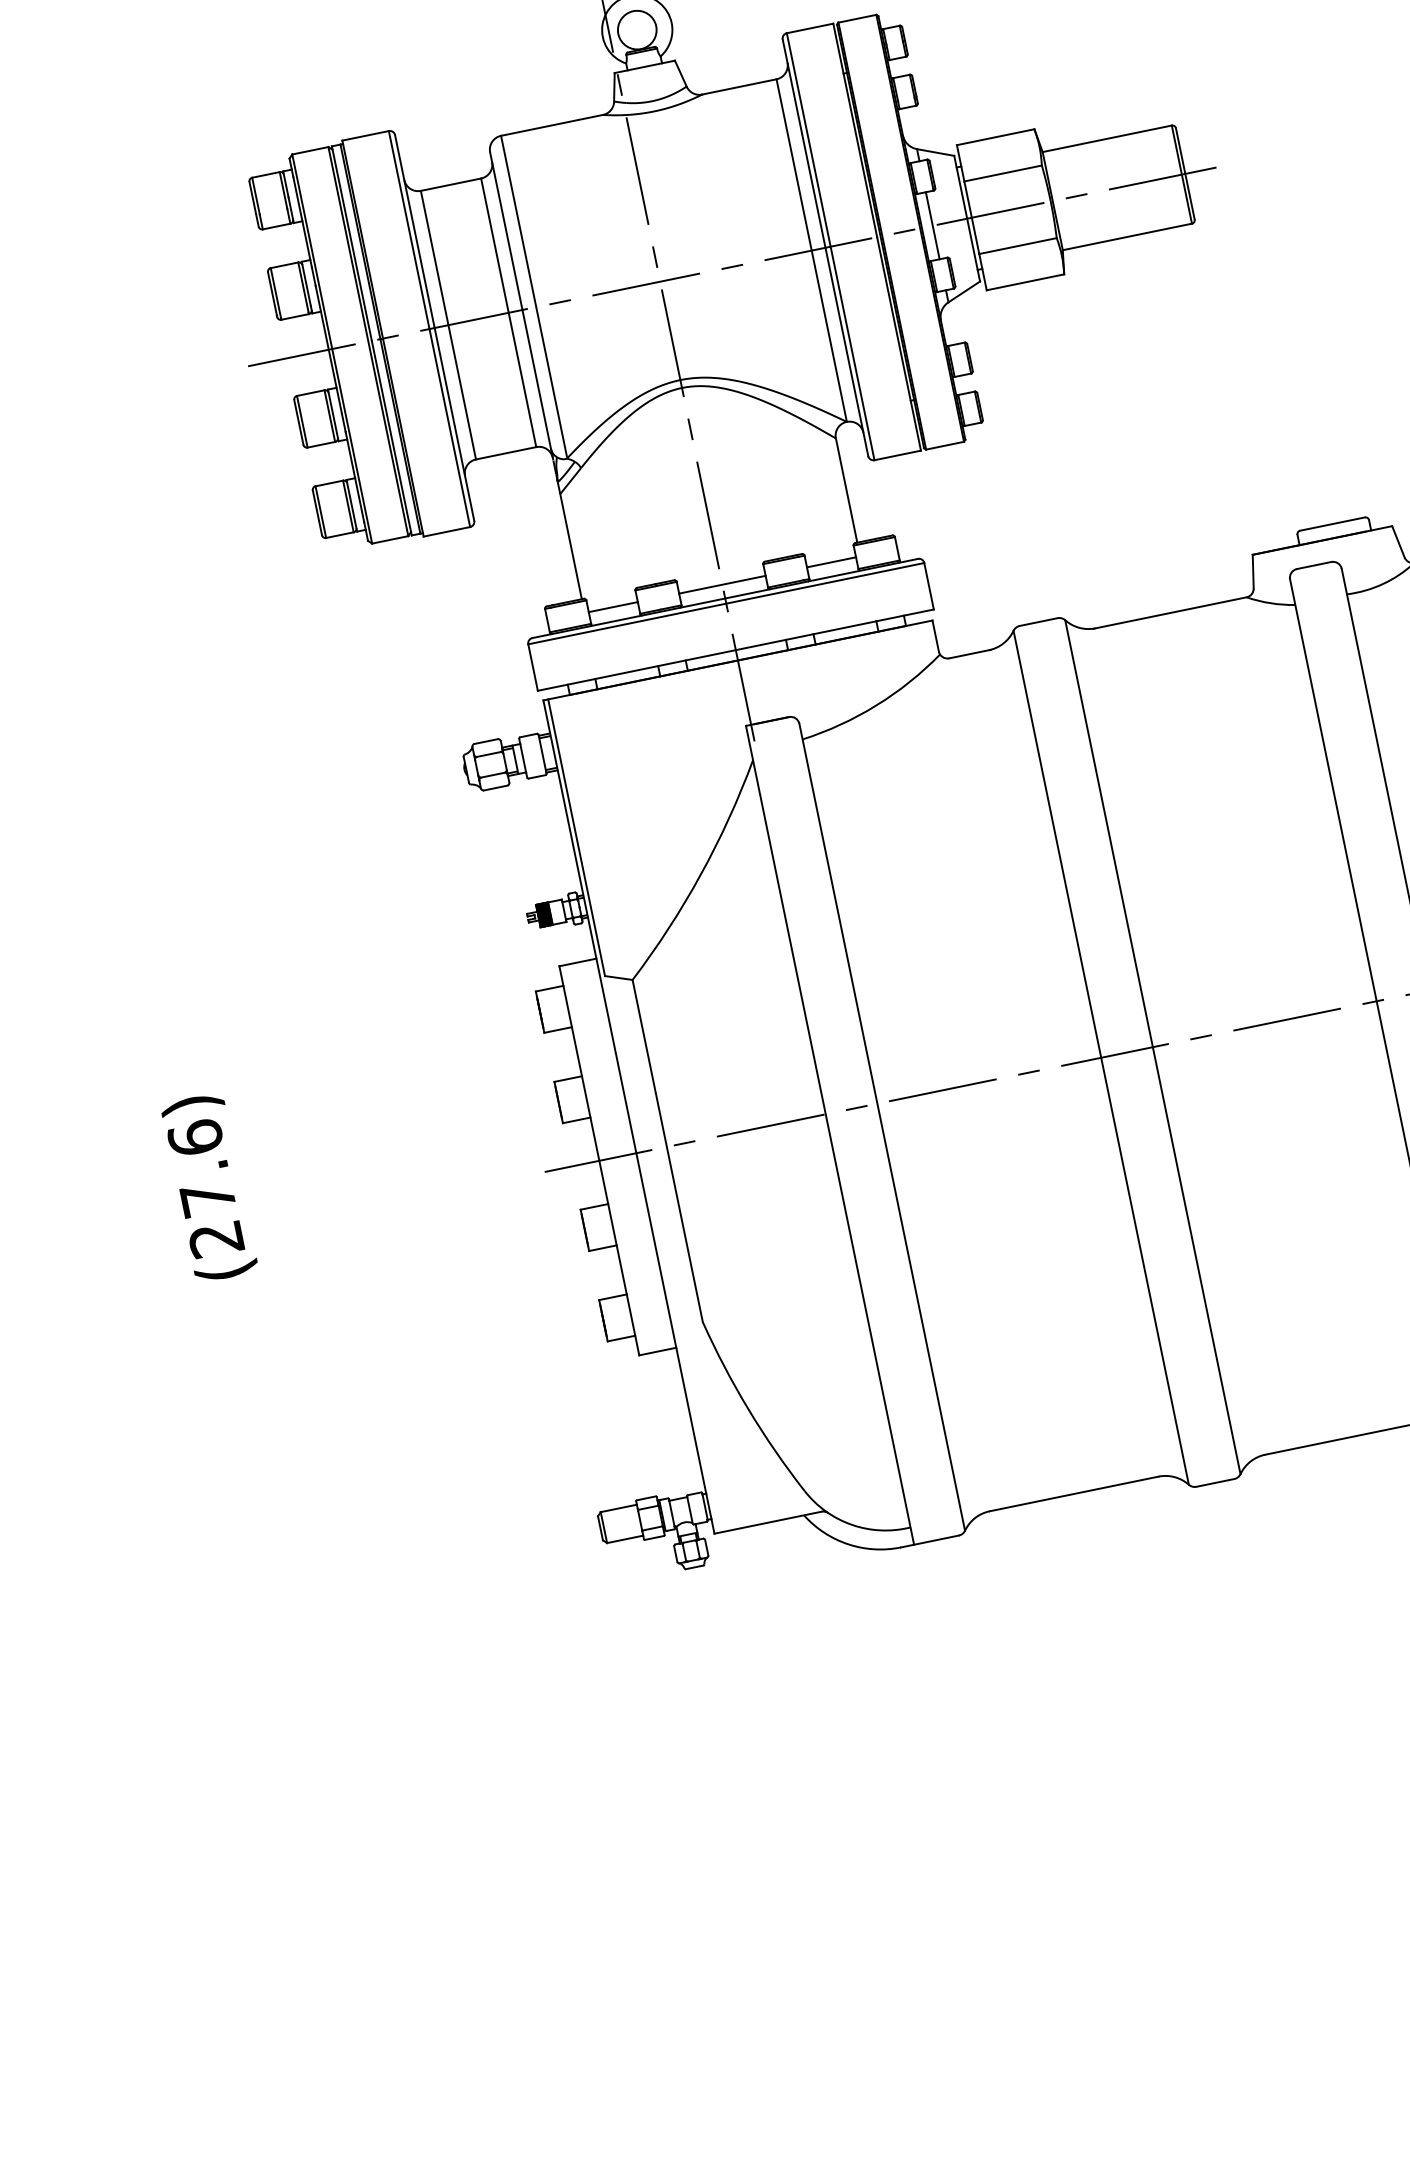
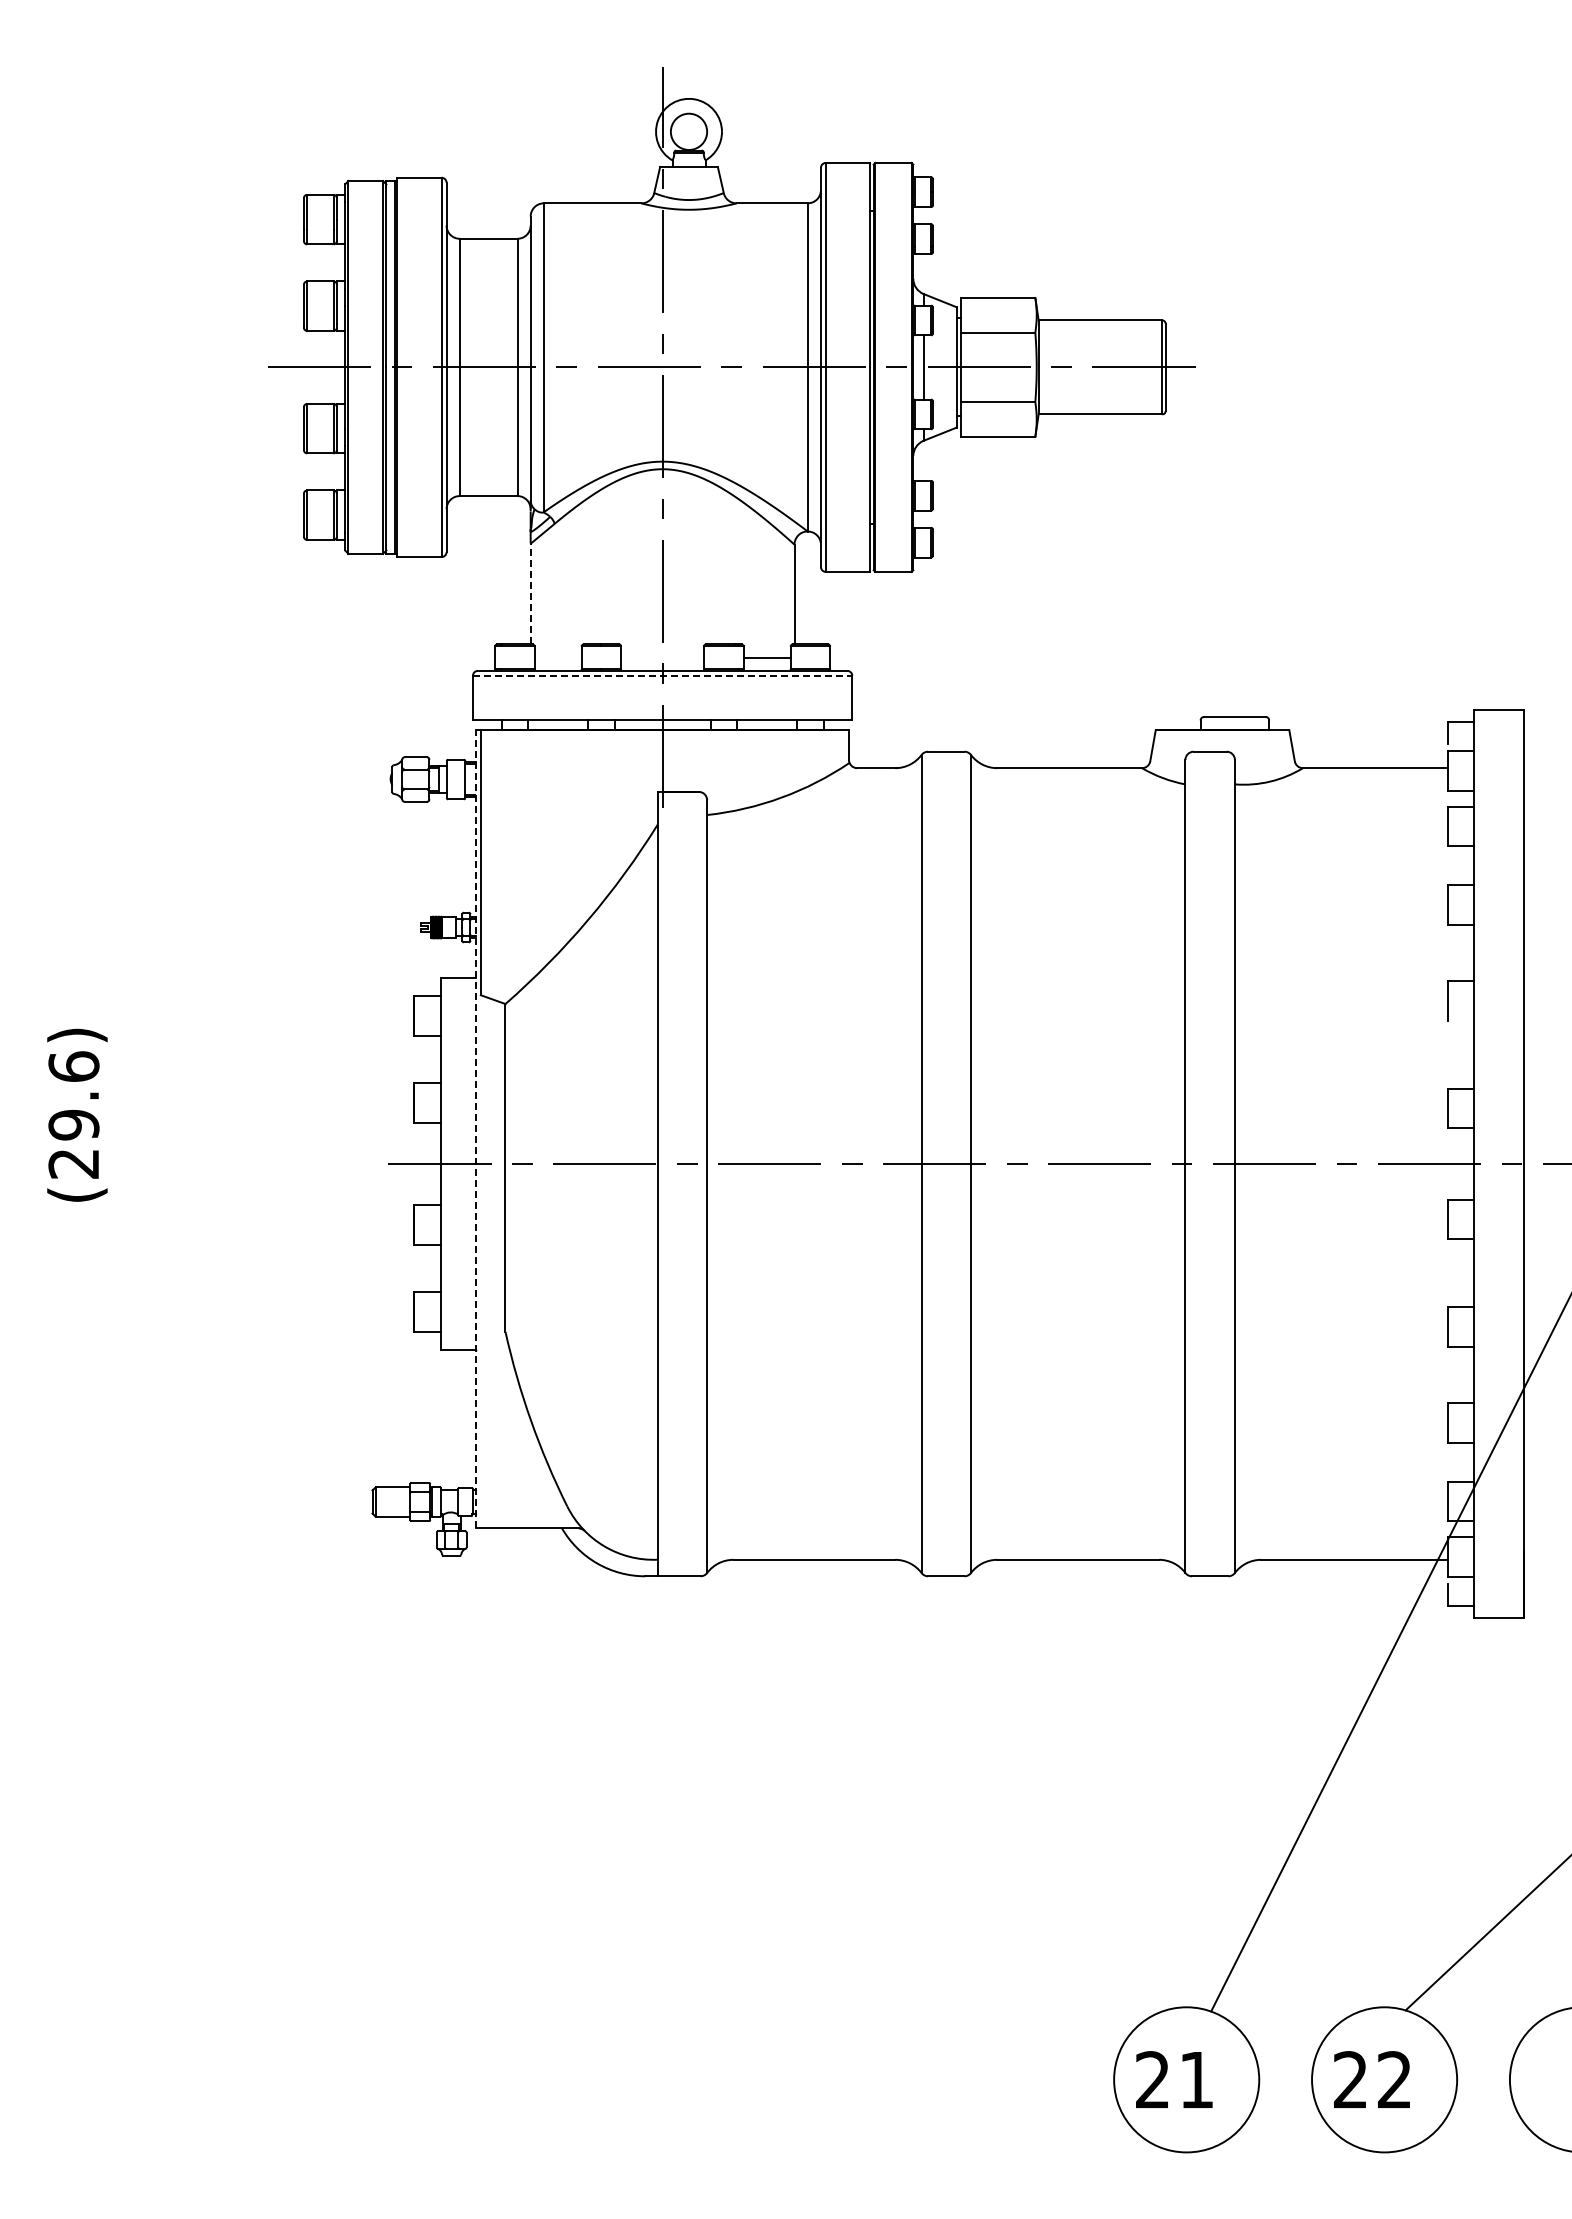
line: (570, 546) -> (530, 593), solid -> dashed
line: (722, 584) -> (662, 657), removed
line: (726, 603) -> (662, 675), solid -> dashed
line: (612, 607) -> (557, 657), removed
line: (628, 1116) -> (476, 1128), solid -> dashed
text: (207, 1199) -> (73, 1125), (27.6) -> (29.6)

